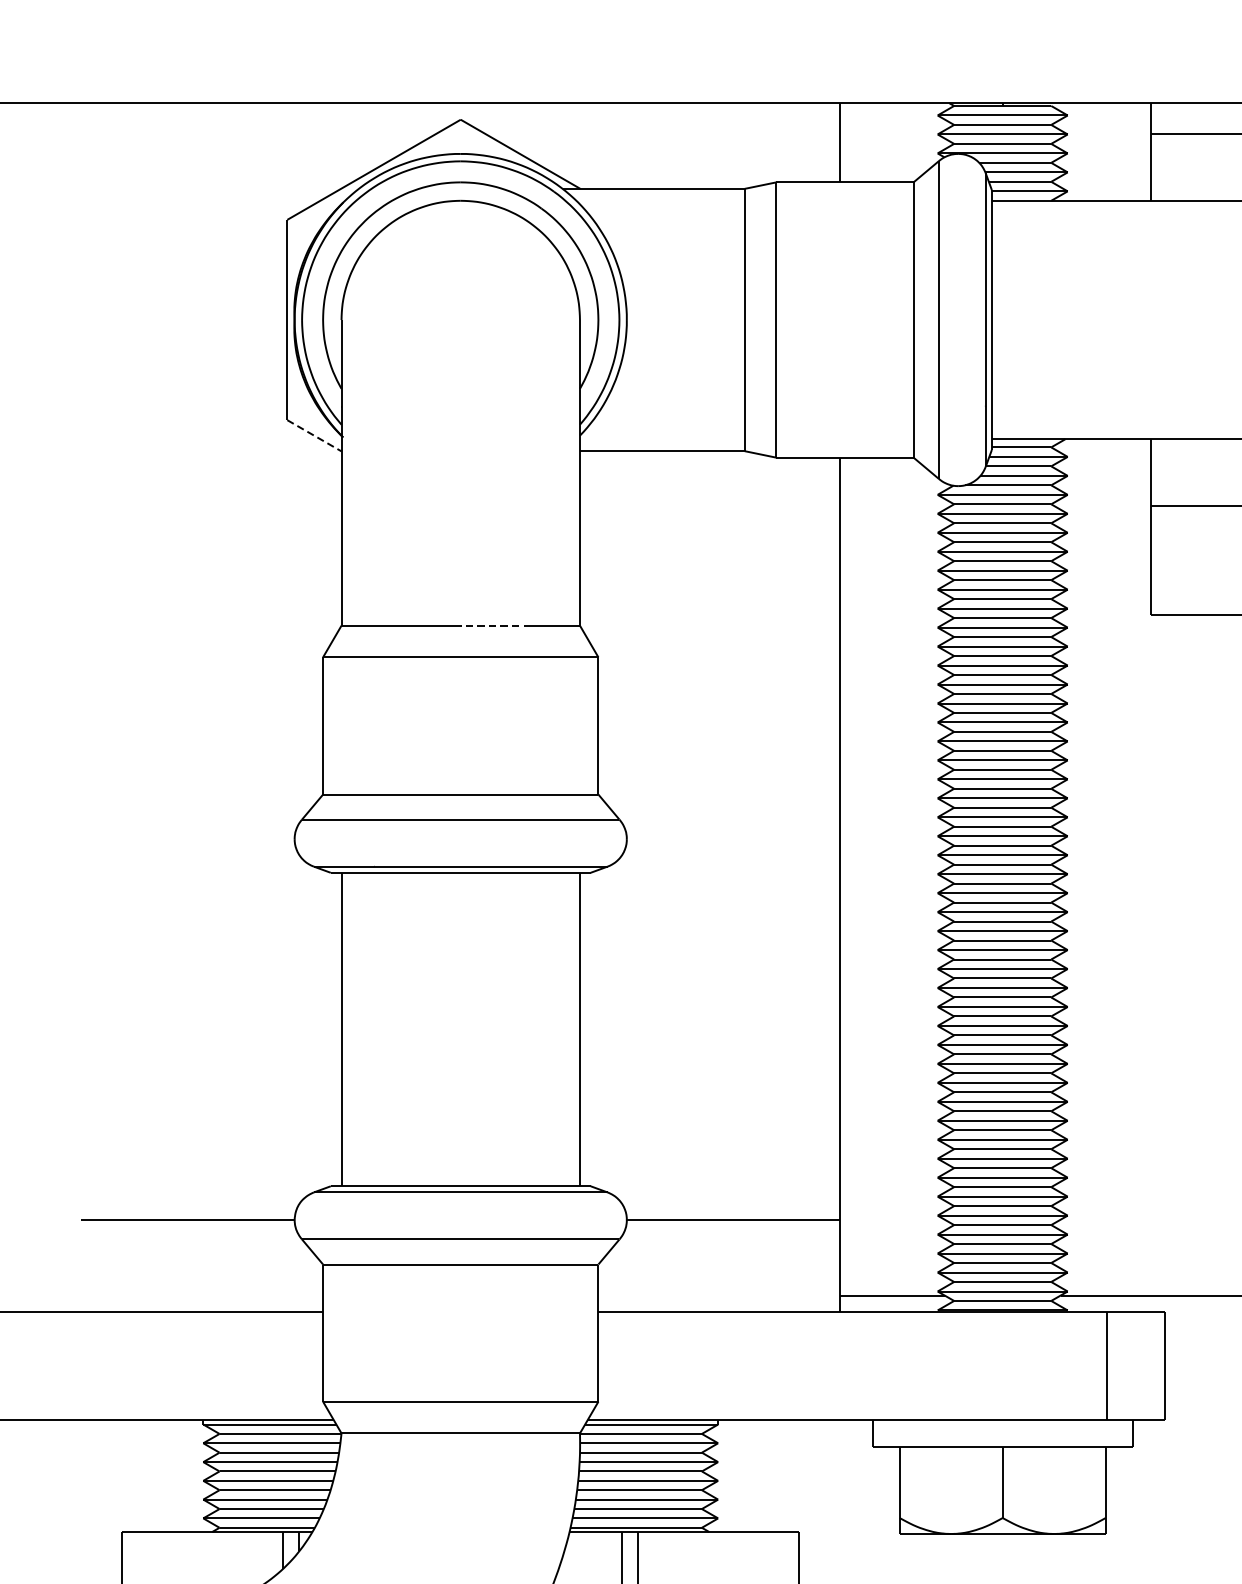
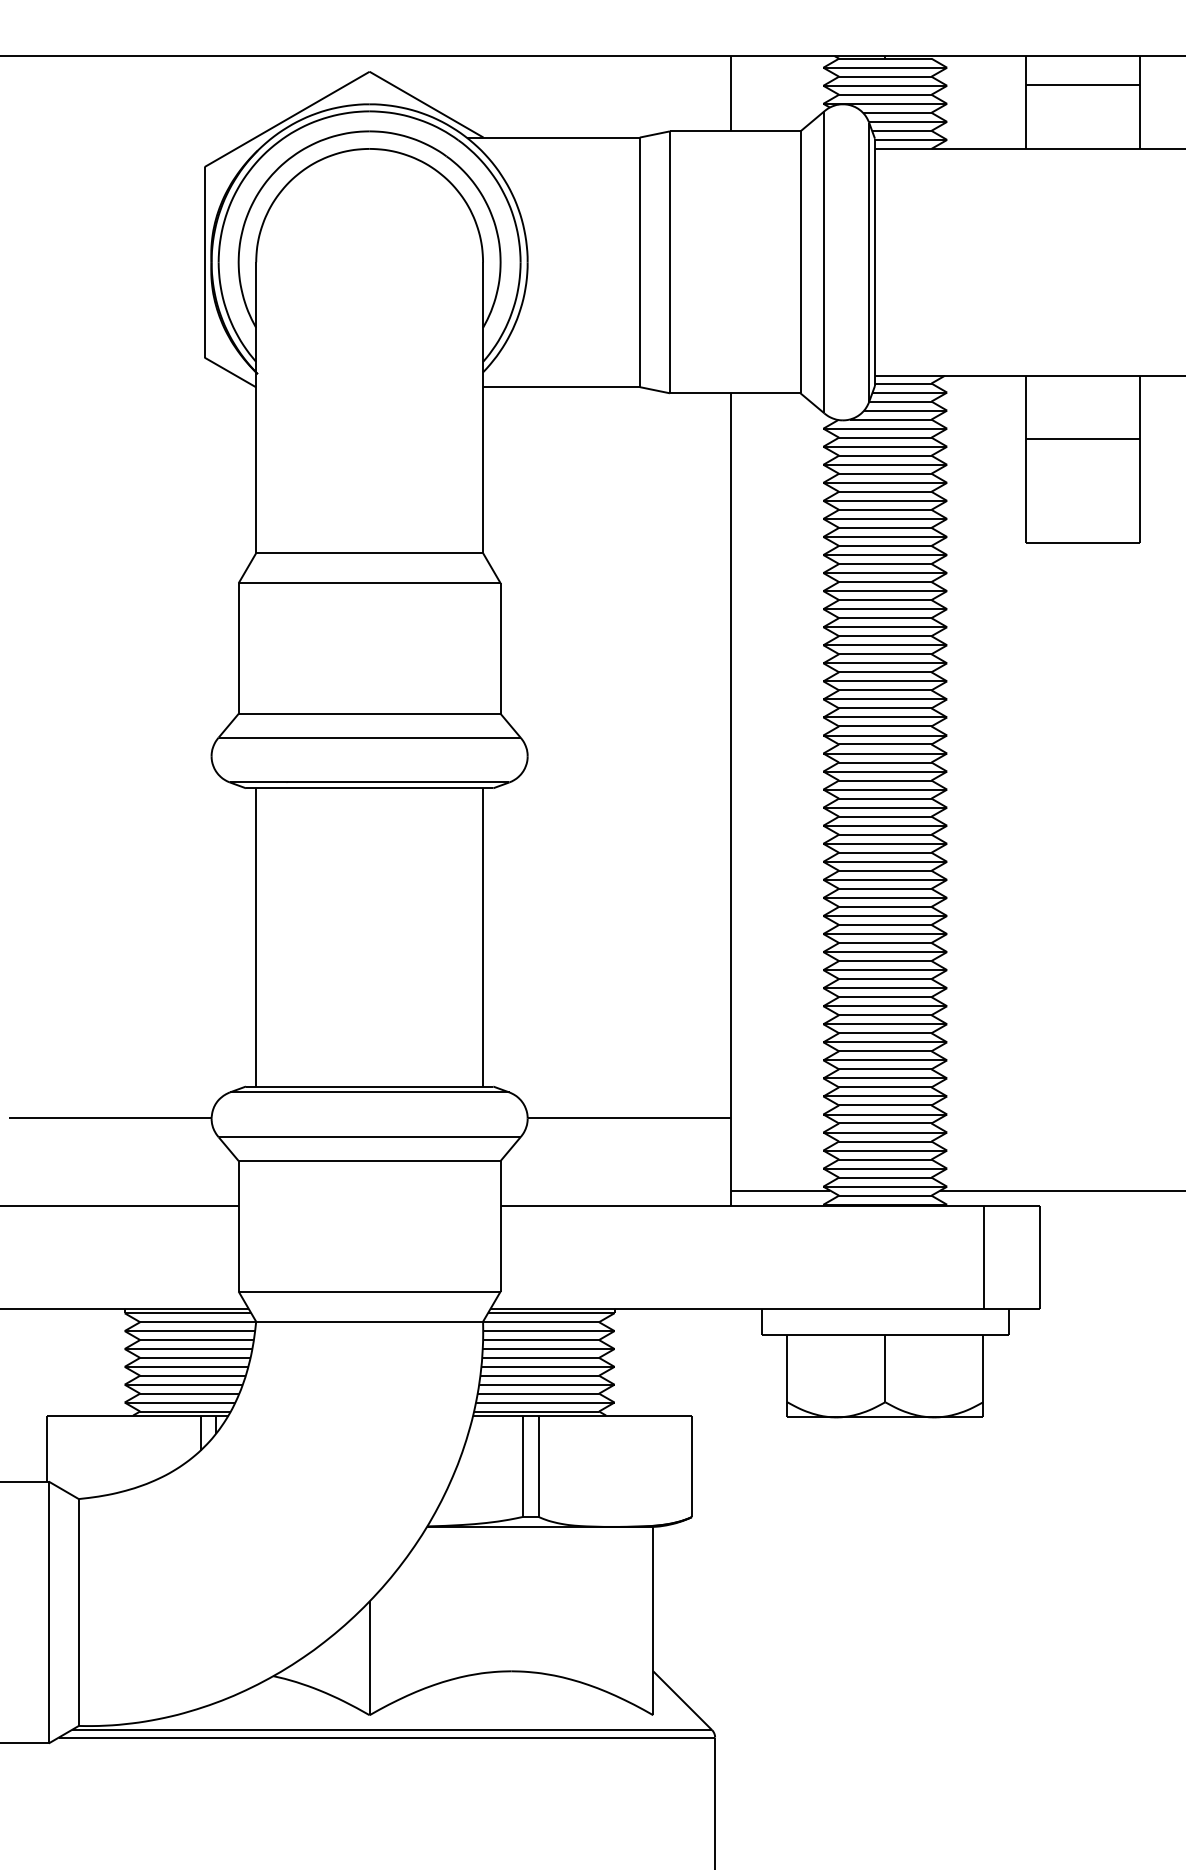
line: (314, 435) -> (230, 372), dashed -> solid
line: (495, 626) -> (402, 553), dashed -> solid

